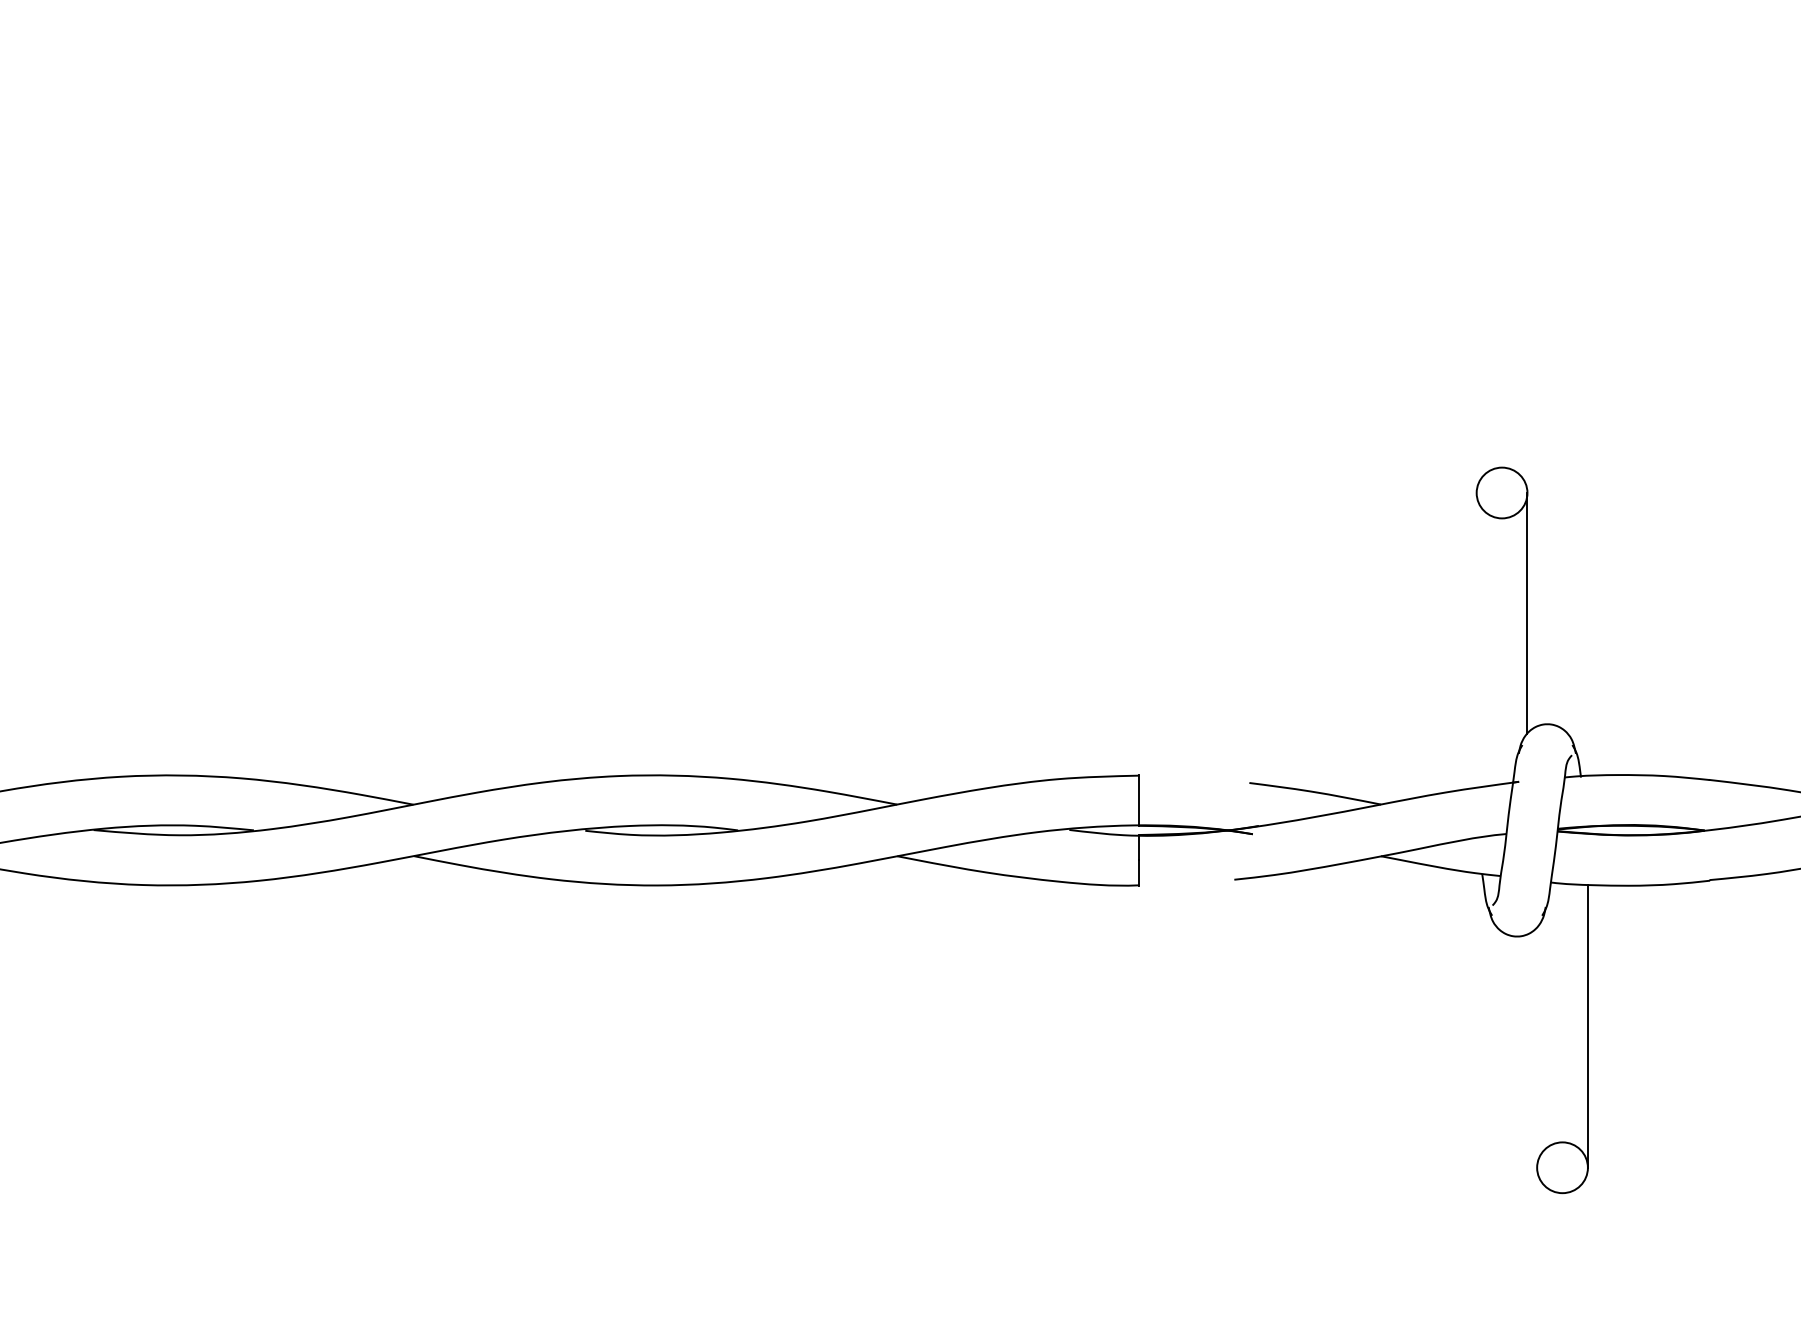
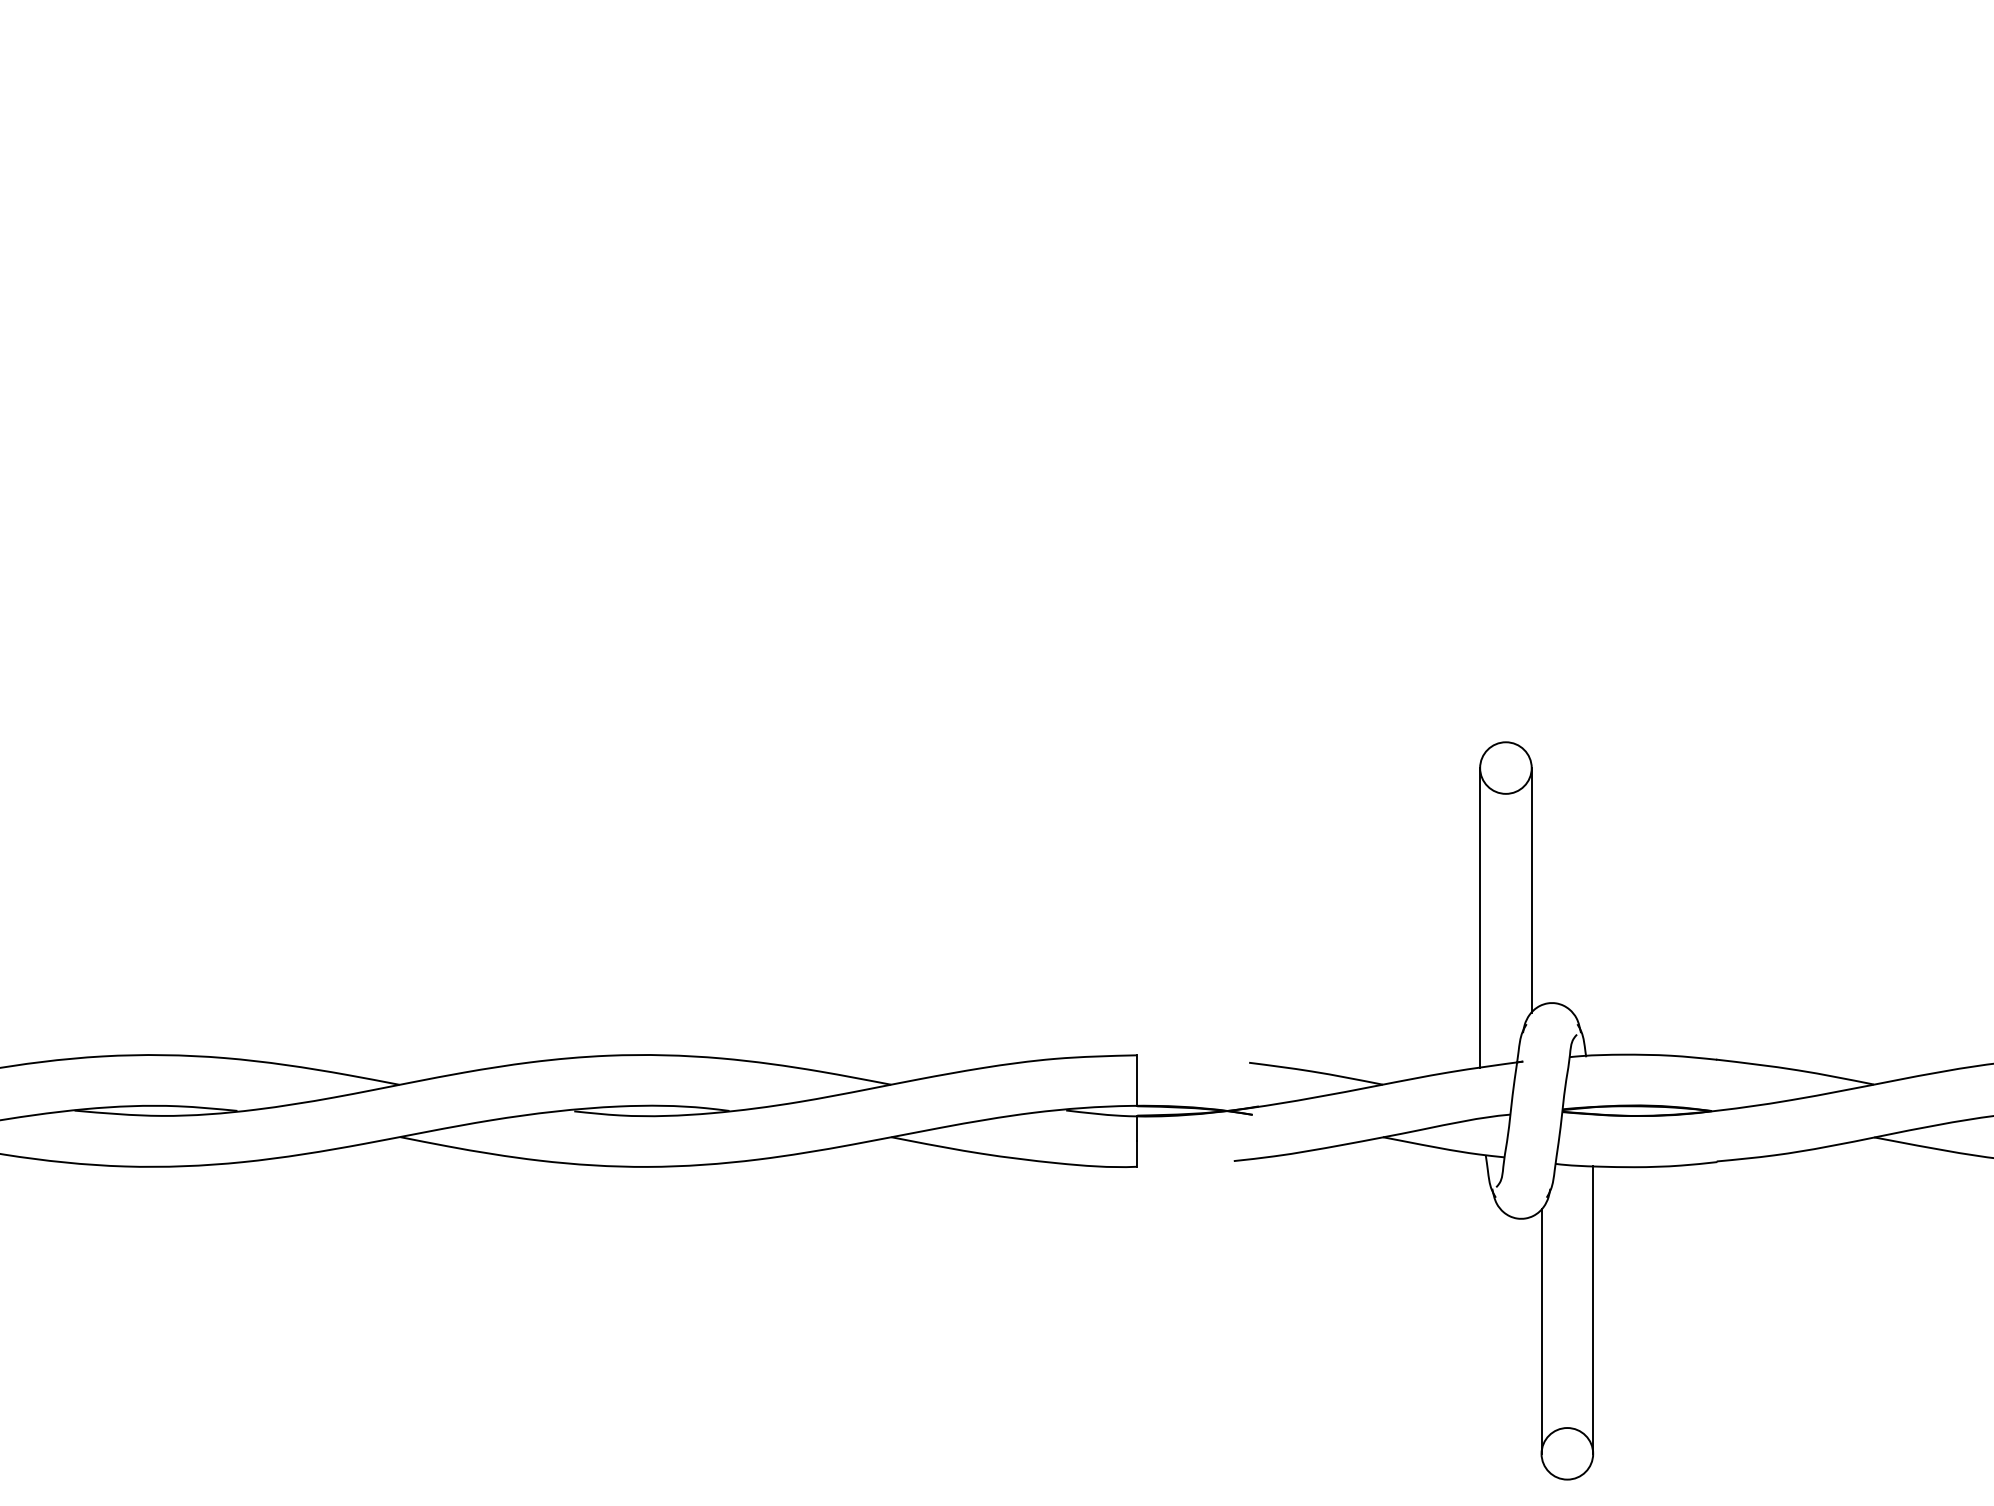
line: (1477, 640) -> (1480, 917), added
line: (1537, 1047) -> (1541, 1331), added

